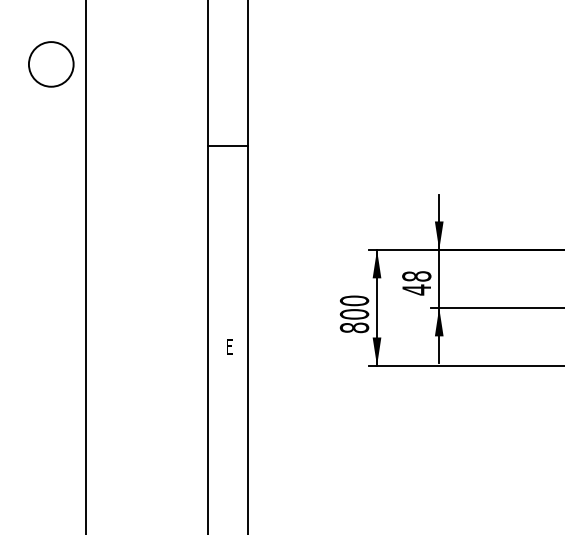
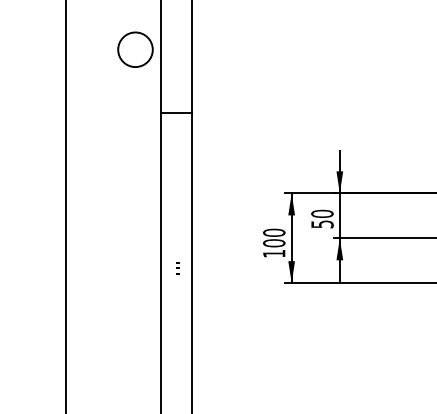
circle: (51, 64) -> (135, 49), moved
text: (416, 283) -> (322, 219), 48 -> 50
text: (354, 327) -> (274, 253), 800 -> 100

